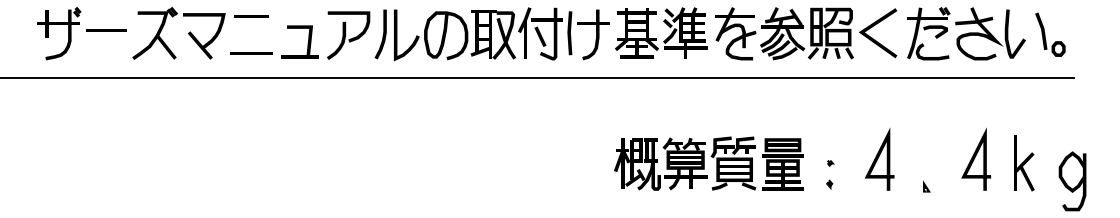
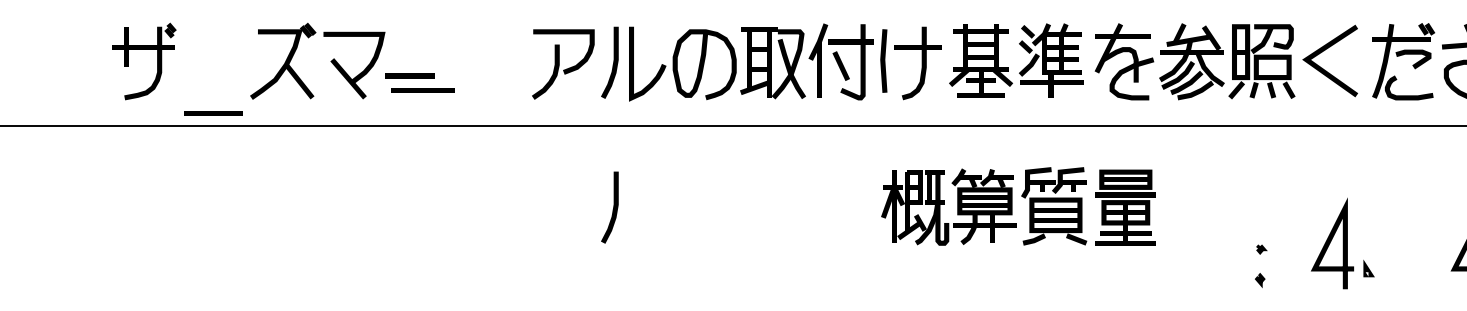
line: (251, 16) -> (409, 75), moved
line: (106, 30) -> (212, 113), moved
part: (307, 42) -> (503, 74), removed
line: (382, 135) -> (612, 209), added
part: (708, 163) -> (1017, 206), moved
part: (926, 186) -> (1368, 268), moved

